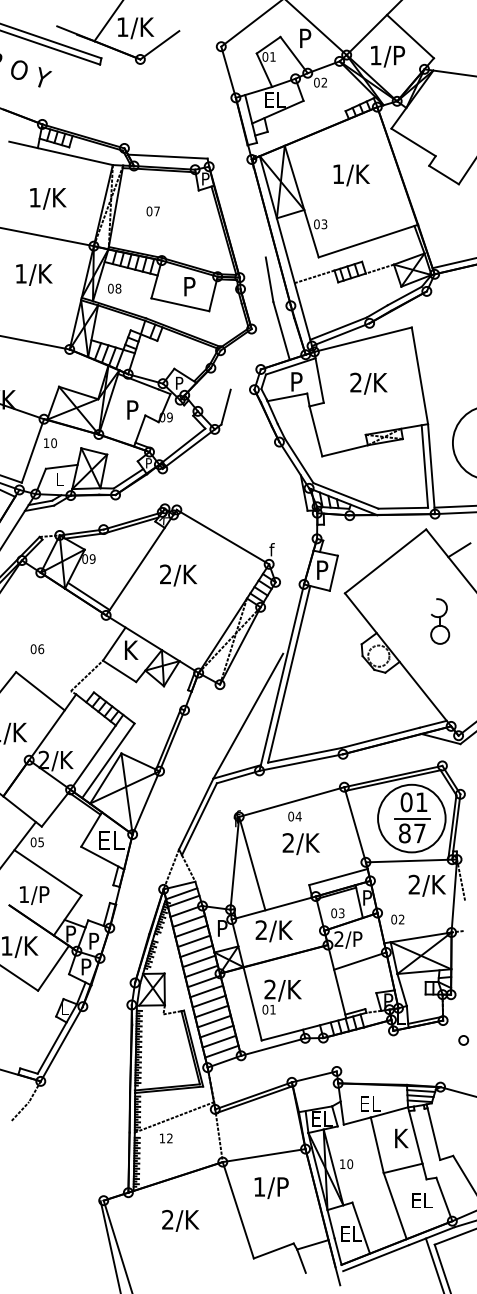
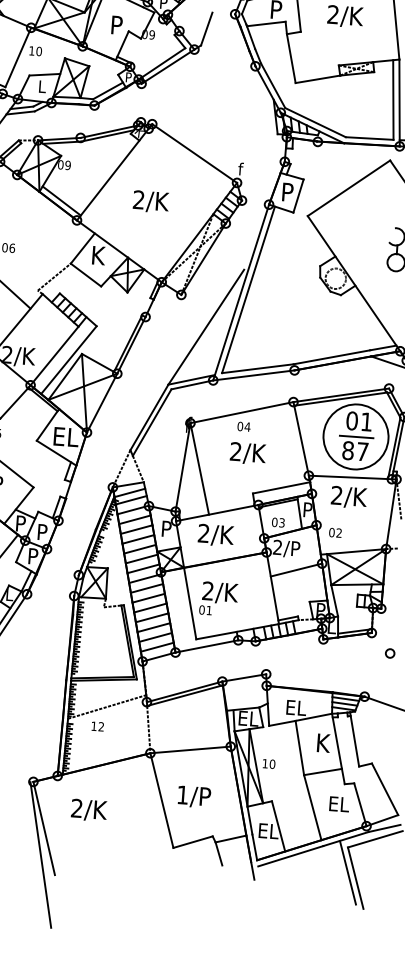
text: (178, 575) -> (151, 201), moved
text: (426, 885) -> (348, 497), moved
text: (271, 1187) -> (194, 796), moved
text: (180, 1220) -> (89, 809), moved

